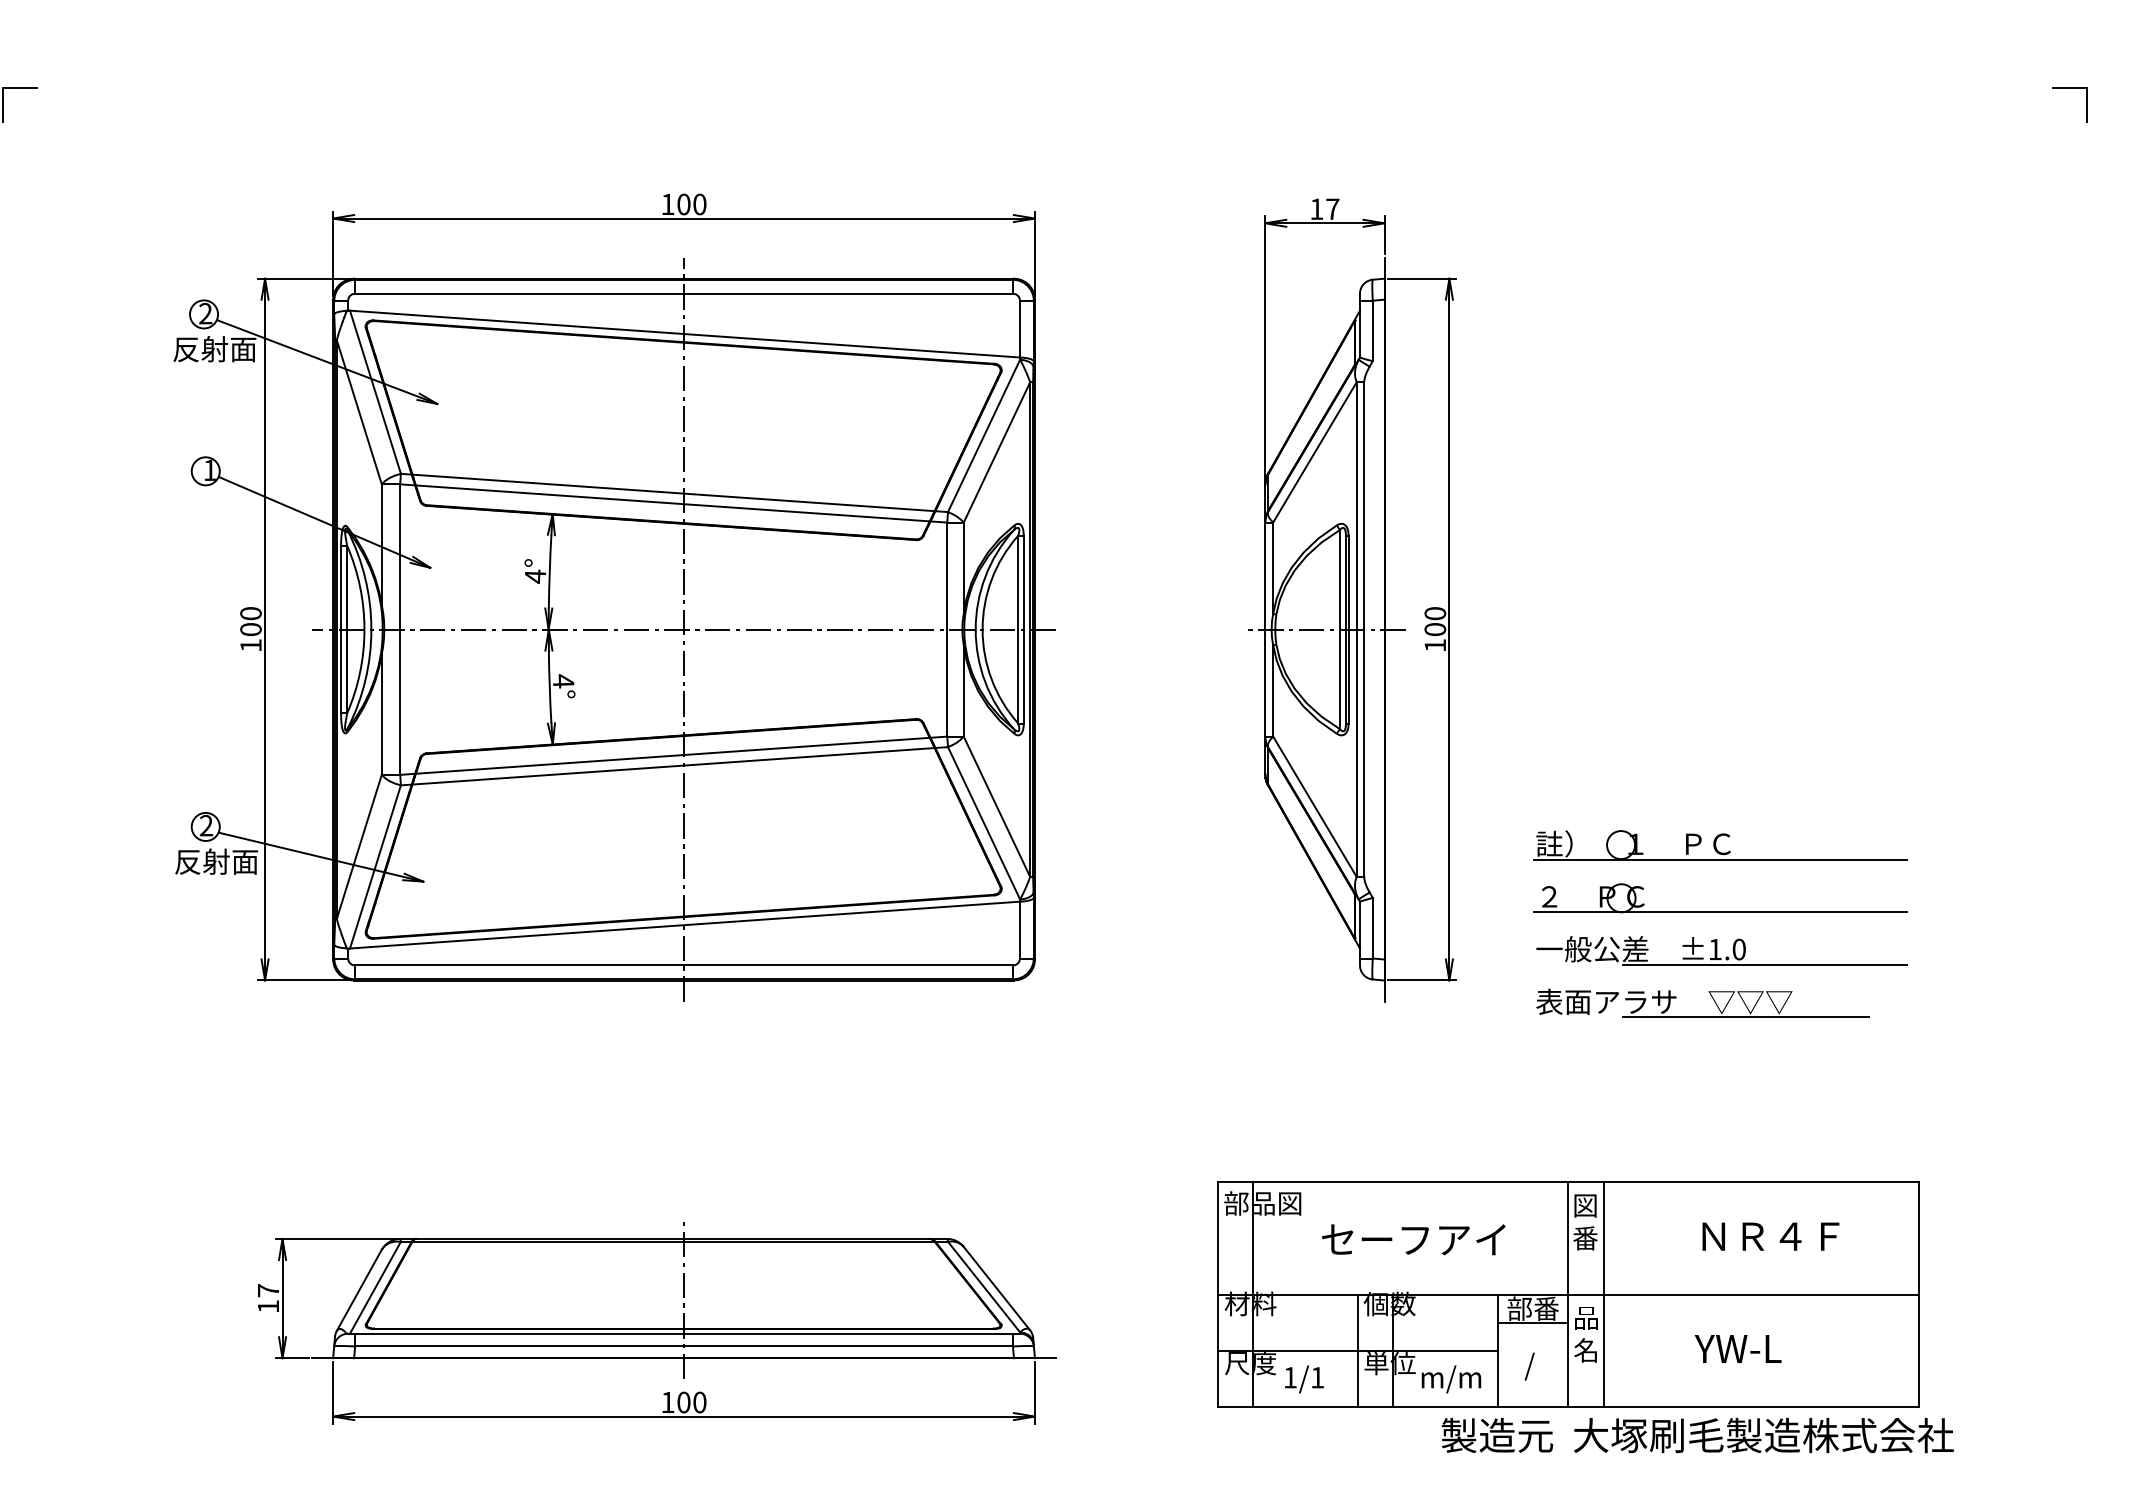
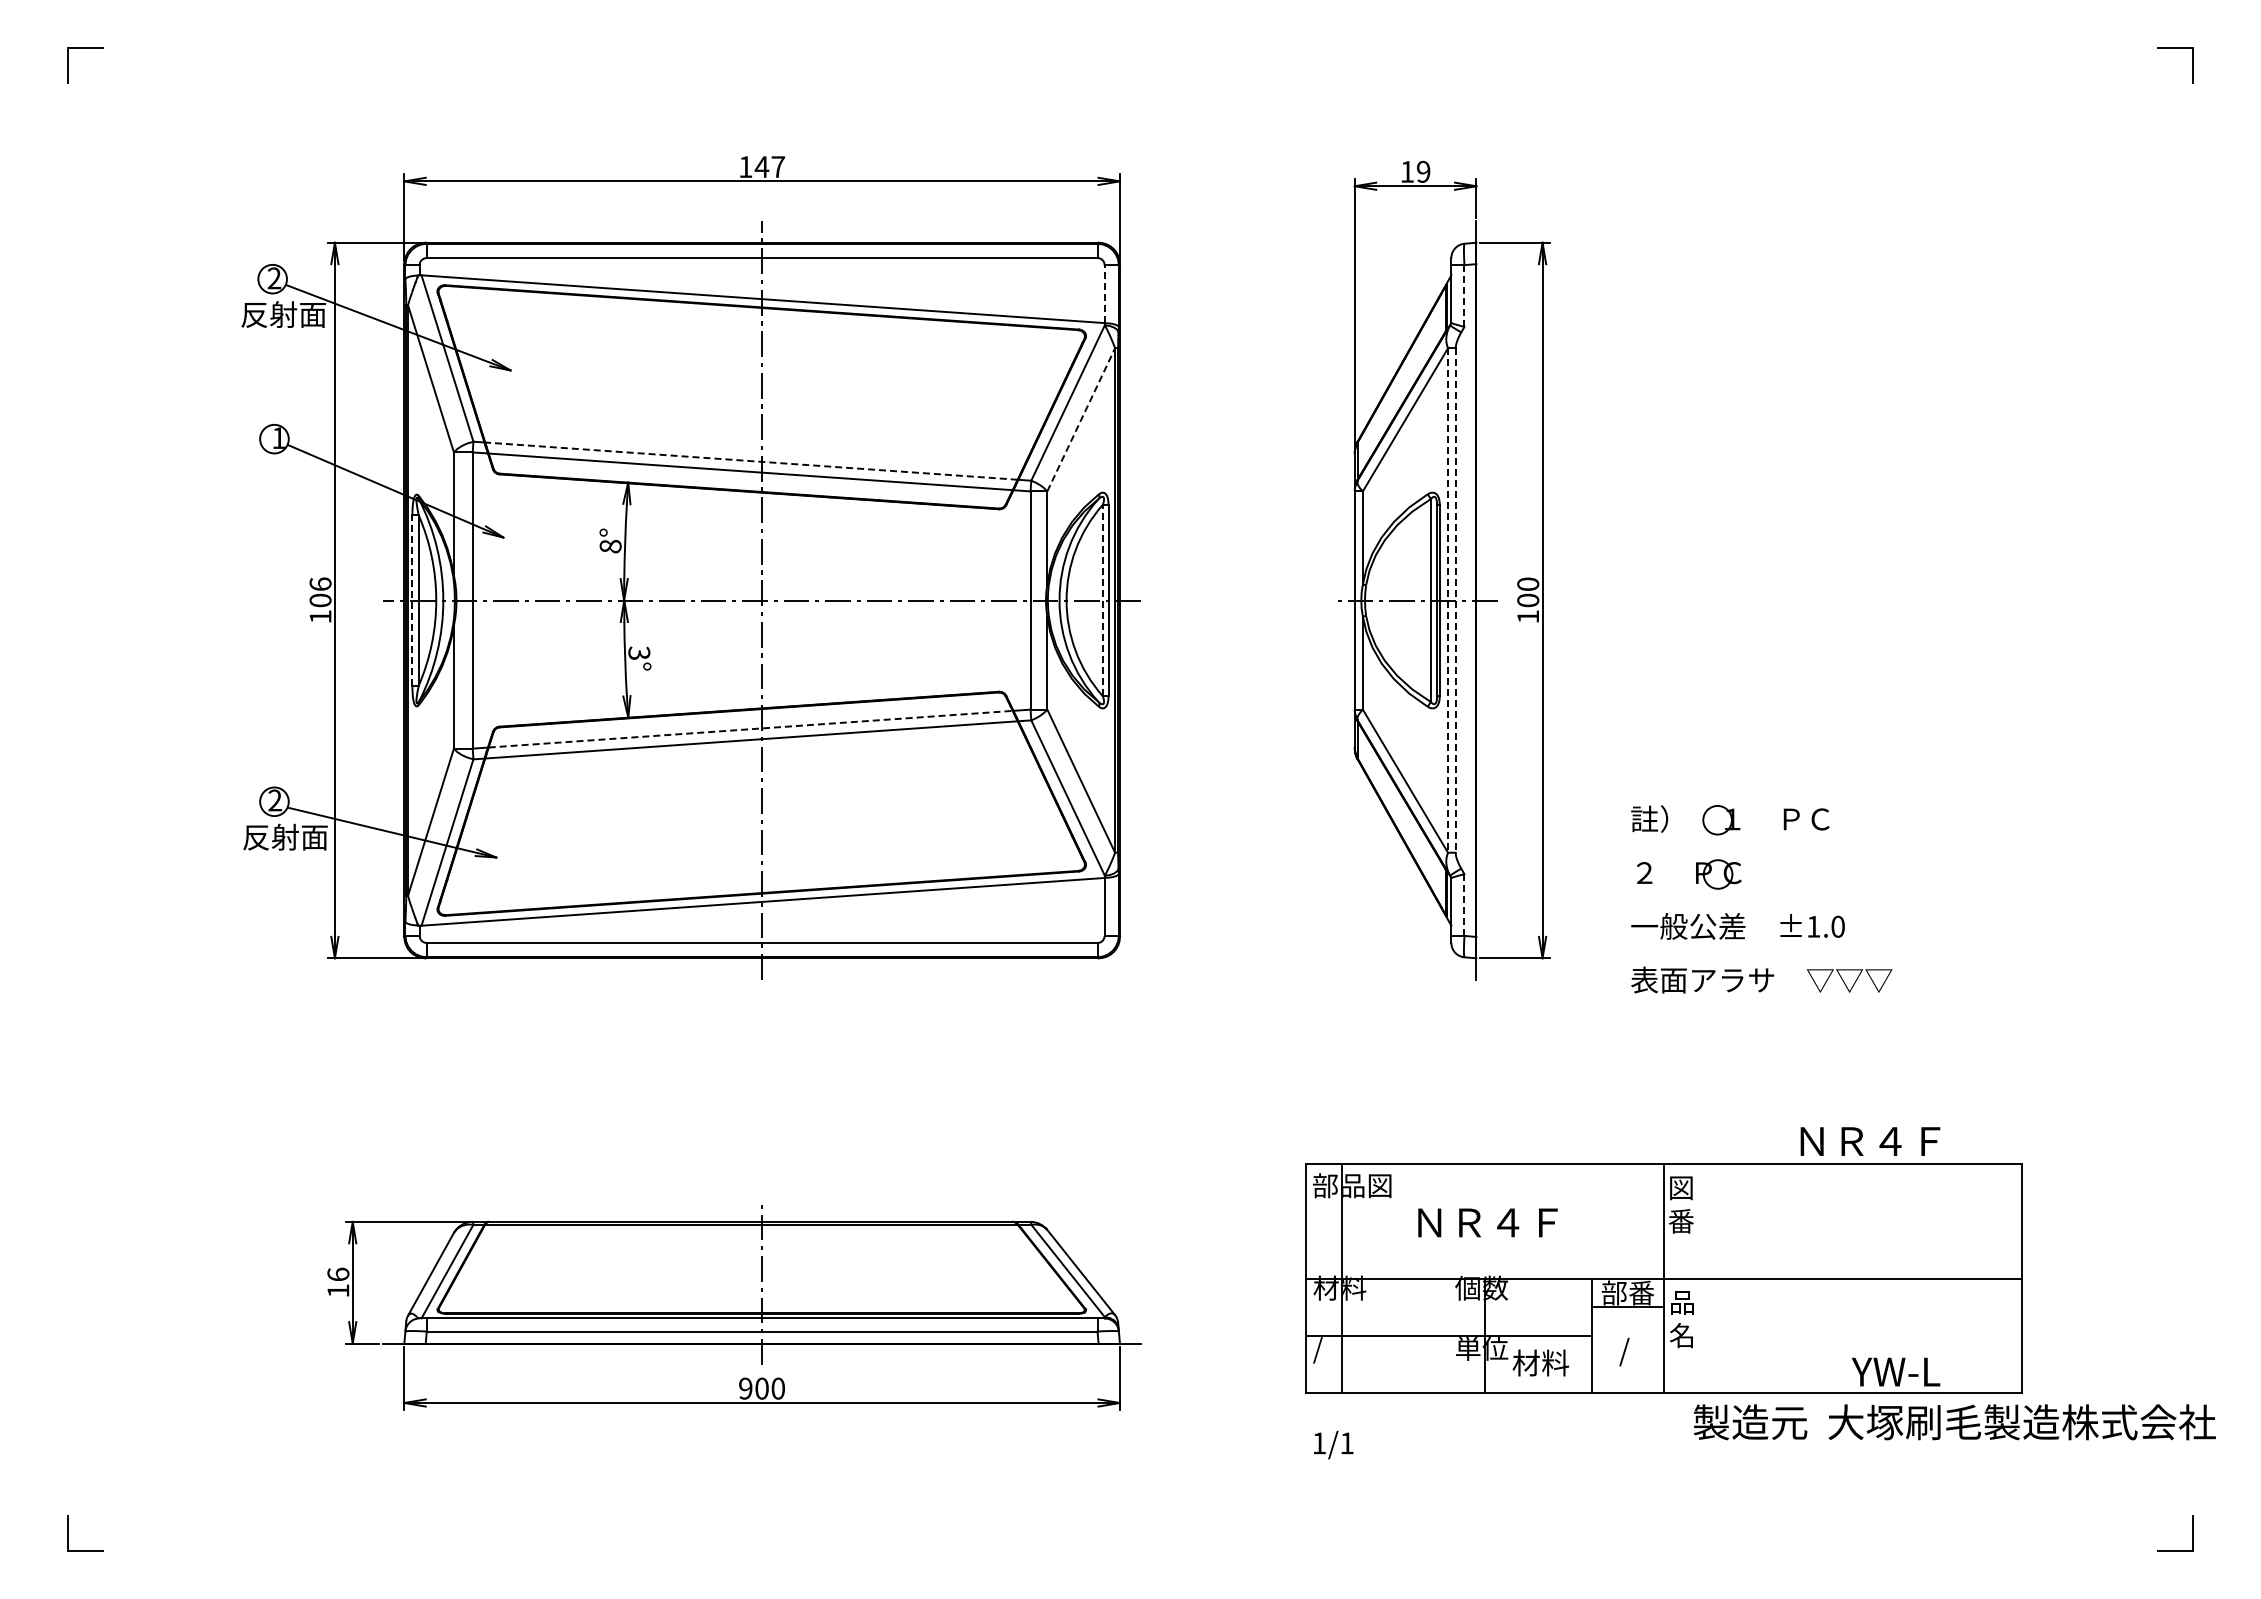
text: (691, 204) -> (769, 167), 100 -> 147
text: (1332, 208) -> (1423, 171), 17 -> 19
line: (1019, 329) -> (1104, 294), solid -> dashed
line: (1372, 331) -> (1464, 296), solid -> dashed
line: (997, 452) -> (1081, 419), solid -> dashed
line: (673, 493) -> (751, 461), solid -> dashed
text: (535, 576) -> (610, 546), 4° -> 8°
text: (250, 612) -> (320, 583), 100 -> 106
line: (341, 629) -> (412, 600), solid -> dashed
line: (1017, 629) -> (1102, 600), solid -> dashed
line: (1357, 630) -> (1448, 601), solid -> dashed
line: (1364, 630) -> (1455, 601), solid -> dashed
text: (563, 680) -> (639, 652), 4° -> 3°
line: (672, 756) -> (750, 729), solid -> dashed
line: (1720, 860) -> (1818, 835), removed
line: (1720, 912) -> (1818, 888), removed
line: (1372, 928) -> (1464, 905), solid -> dashed
line: (1765, 964) -> (1864, 942), removed
line: (1745, 1017) -> (1844, 996), removed
text: (1771, 1236) -> (1870, 1141), moved
text: (1413, 1239) -> (1505, 1222), セーフアイ -> ＮＲ４Ｆ
text: (268, 1290) -> (338, 1274), 17 -> 16
line: (1603, 1294) -> (1699, 1278), removed
text: (1738, 1348) -> (1896, 1371), moved
line: (1358, 1350) -> (1449, 1335), removed
text: (1250, 1365) -> (1339, 1350), 尺度 -> /
text: (1450, 1378) -> (1543, 1364), m/m -> 材料
text: (1304, 1379) -> (1333, 1445), moved
text: (667, 1402) -> (745, 1388), 100 -> 900
text: (1697, 1435) -> (1954, 1422), moved

